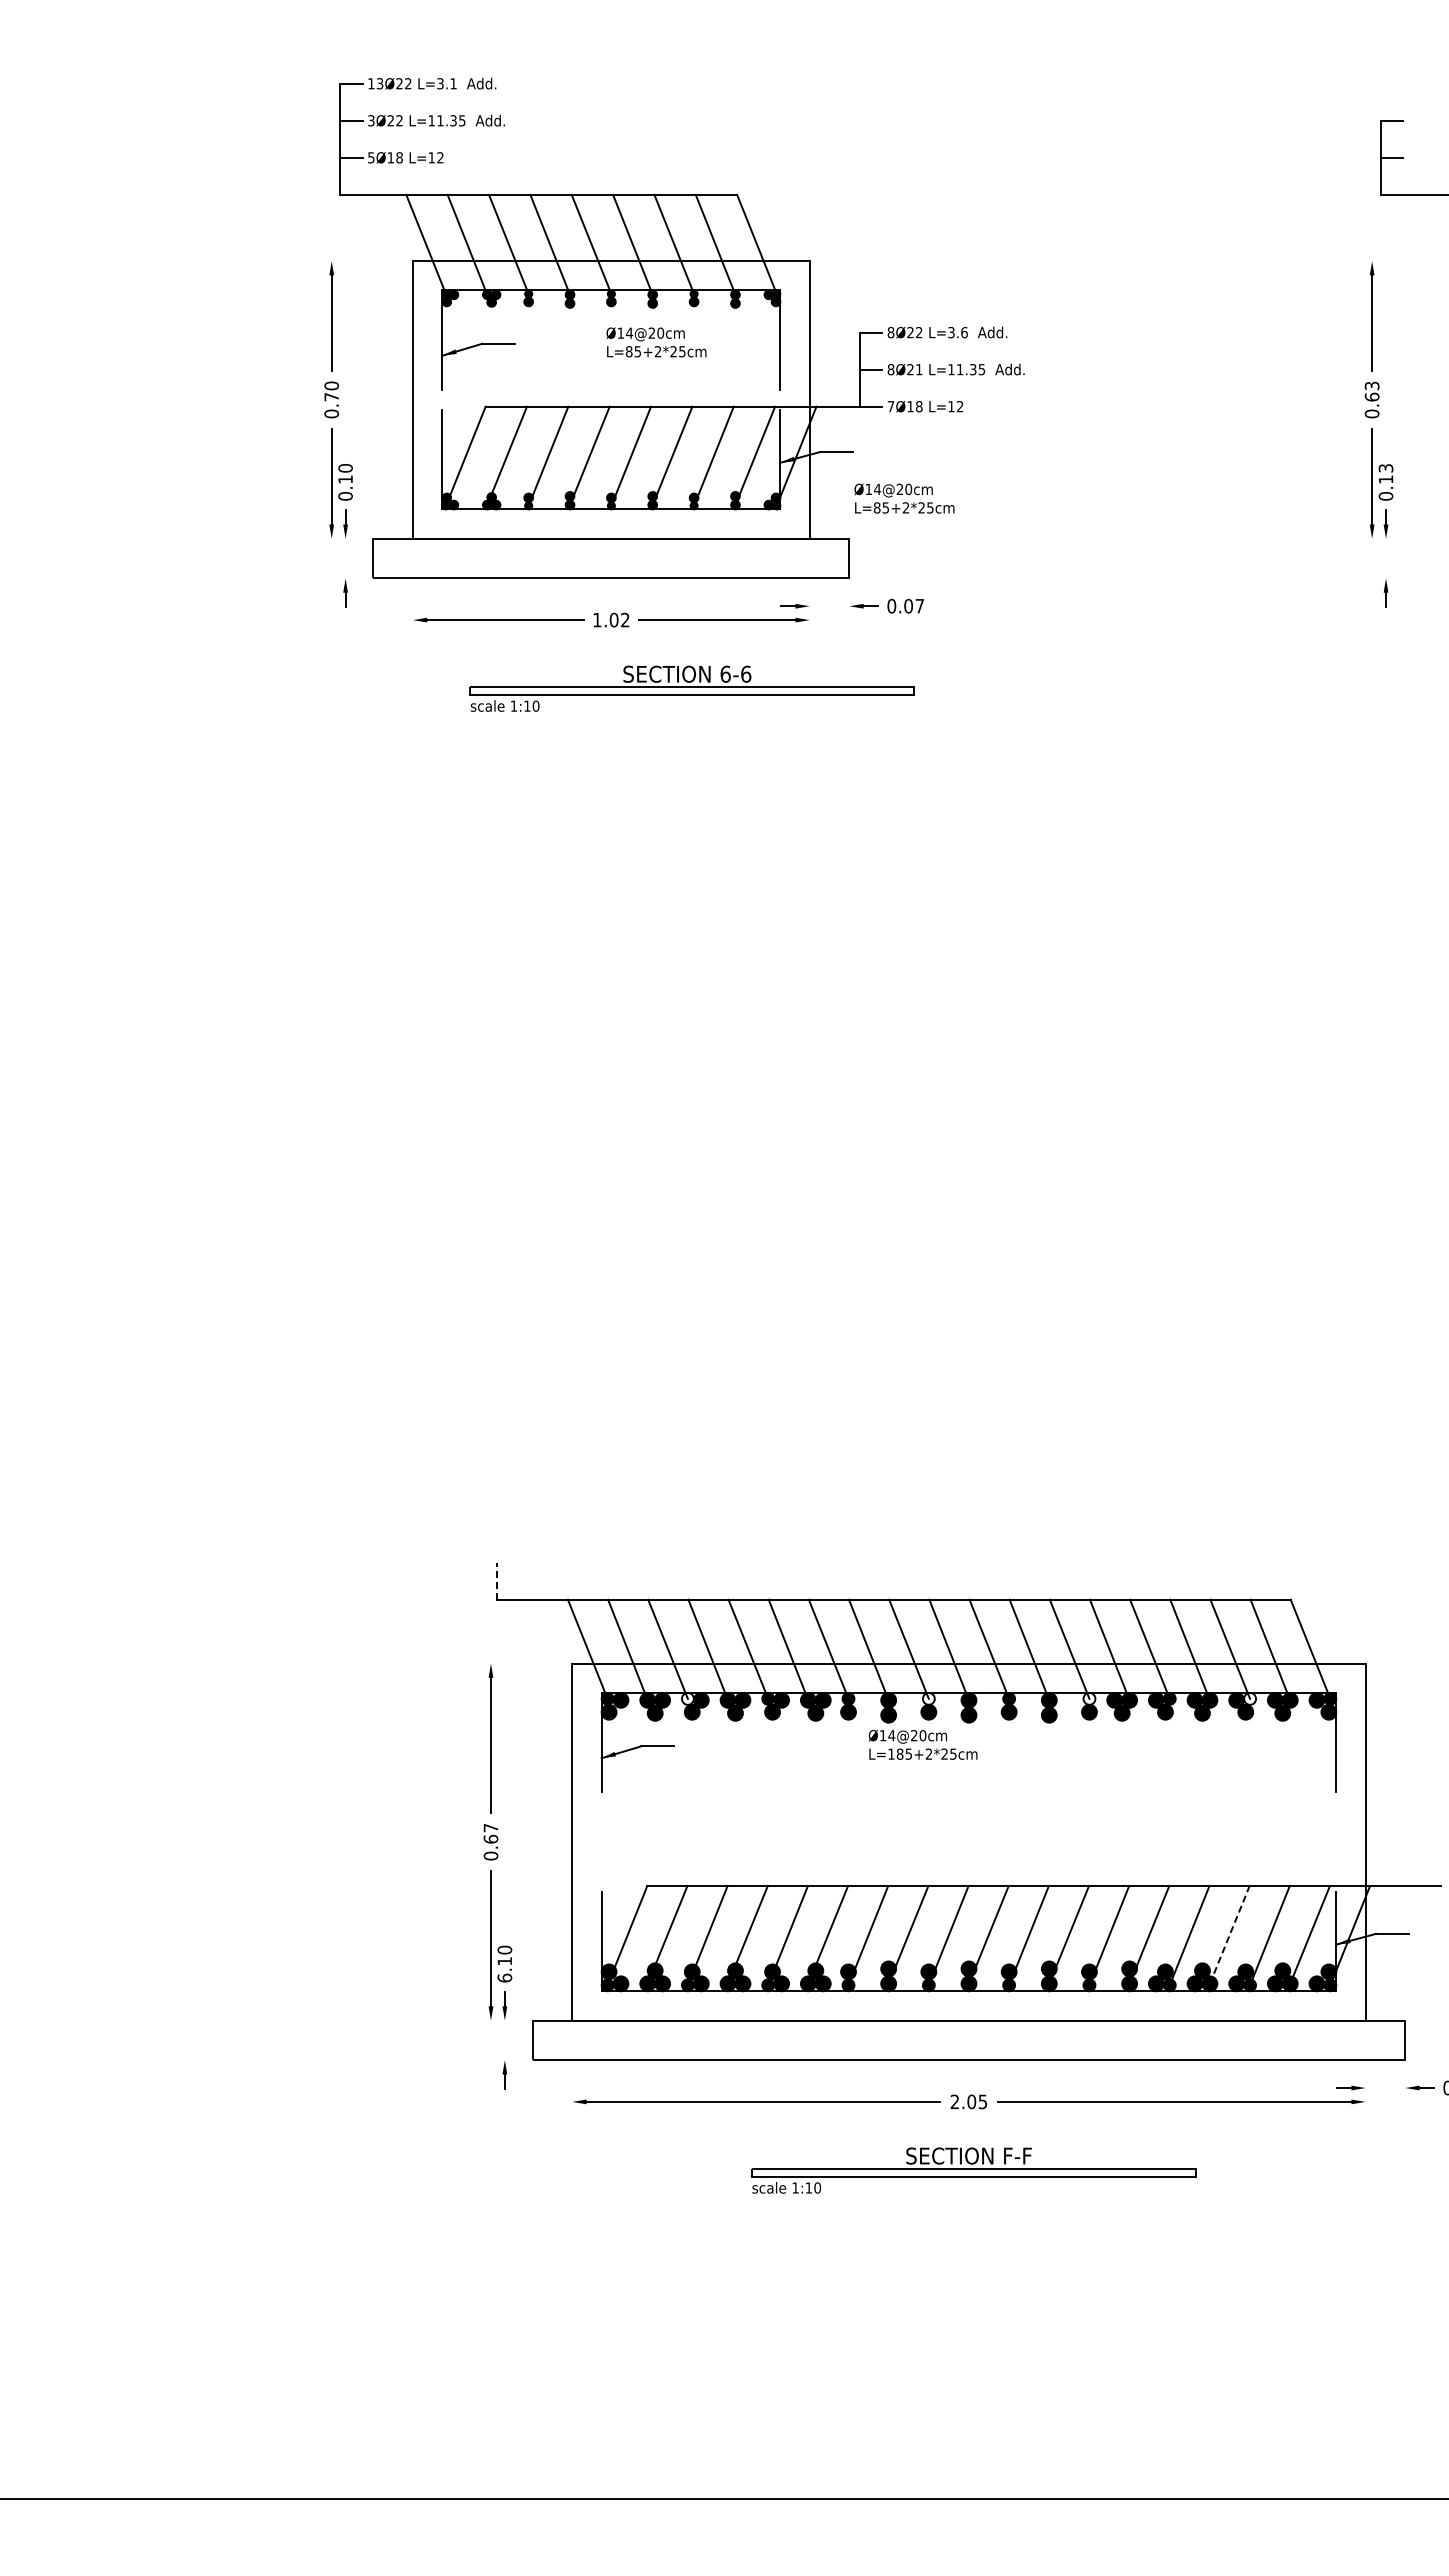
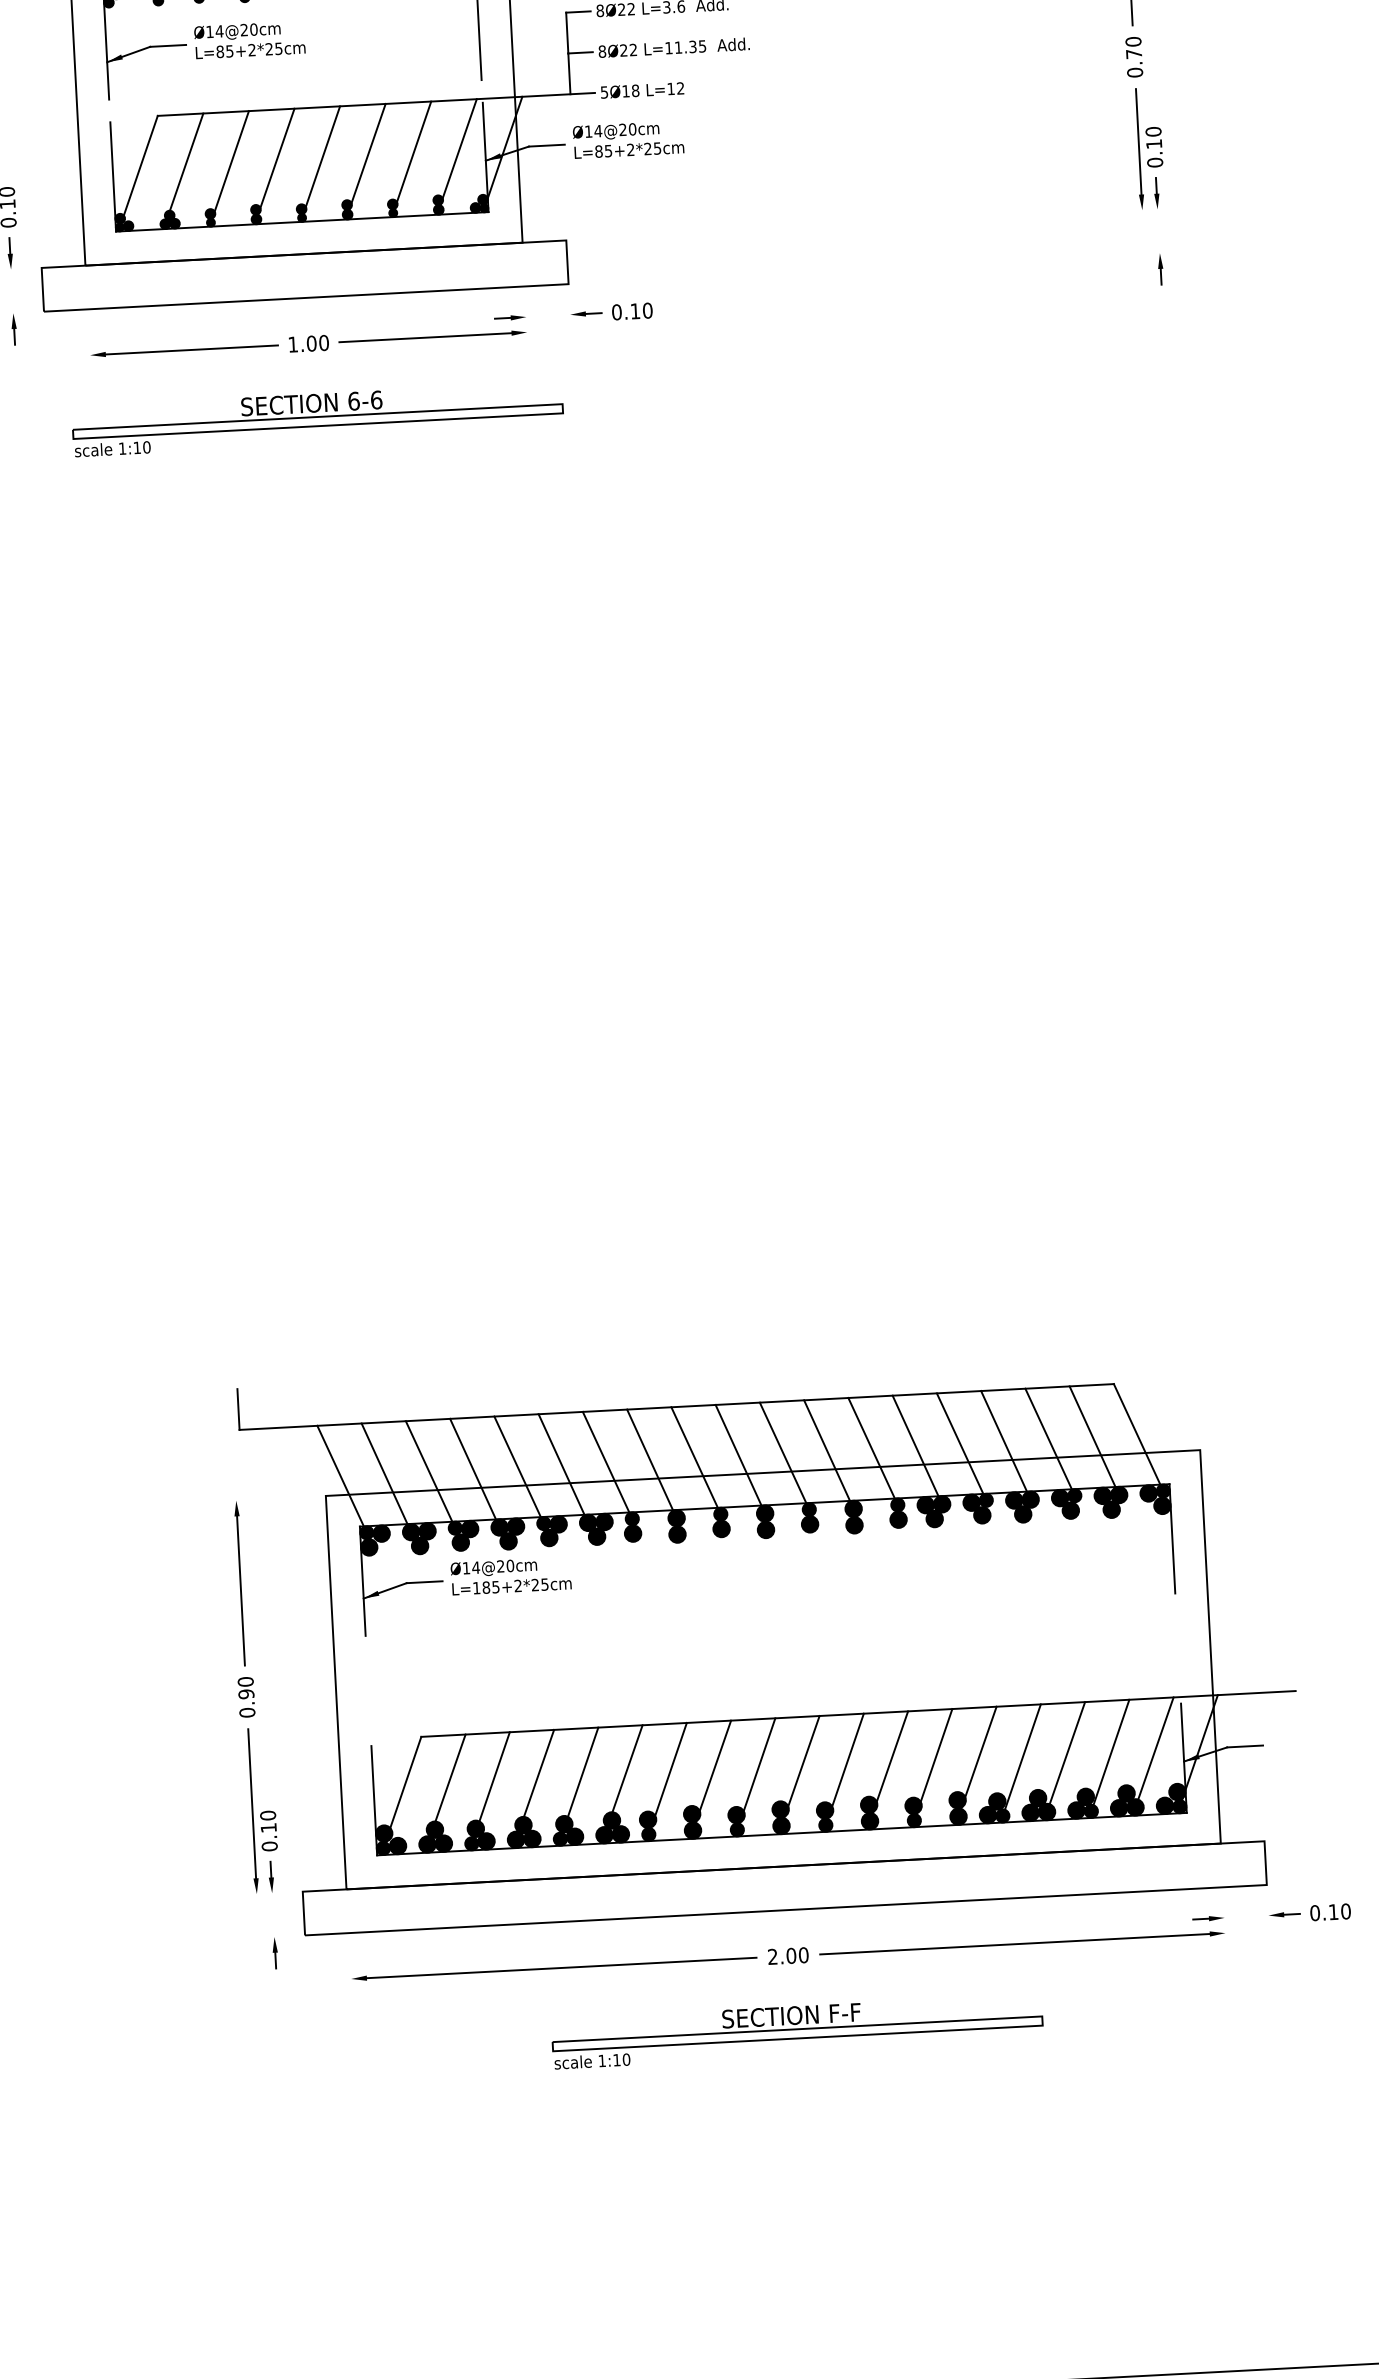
text: (656, 342) -> (249, 40), moved
text: (919, 369) -> (633, 49), 8Ø21 -> 8Ø22
text: (1371, 391) -> (1133, 47), 0.63 -> 0.70
text: (890, 406) -> (603, 92), 7Ø18 -> 5Ø18
text: (1385, 468) -> (1152, 132), 0.13 -> 0.10
text: (904, 498) -> (628, 139), moved
text: (914, 605) -> (641, 310), 0.07 -> 0.10
text: (625, 619) -> (324, 342), 1.02 -> 1.00
part: (691, 688) -> (317, 418), moved
line: (497, 1581) -> (238, 1409), dashed -> solid
fill: (687, 1698) -> (454, 1527), added
fill: (928, 1698) -> (720, 1513), added
fill: (1089, 1698) -> (897, 1504), added
fill: (1250, 1698) -> (1075, 1495), added
text: (922, 1744) -> (510, 1575), moved
text: (490, 1833) -> (245, 1687), 0.67 -> 0.90
line: (1229, 1934) -> (1065, 1756), dashed -> solid
text: (504, 1977) -> (269, 1845), 6.10 -> 0.10
text: (982, 2101) -> (803, 1954), 2.05 -> 2.00

